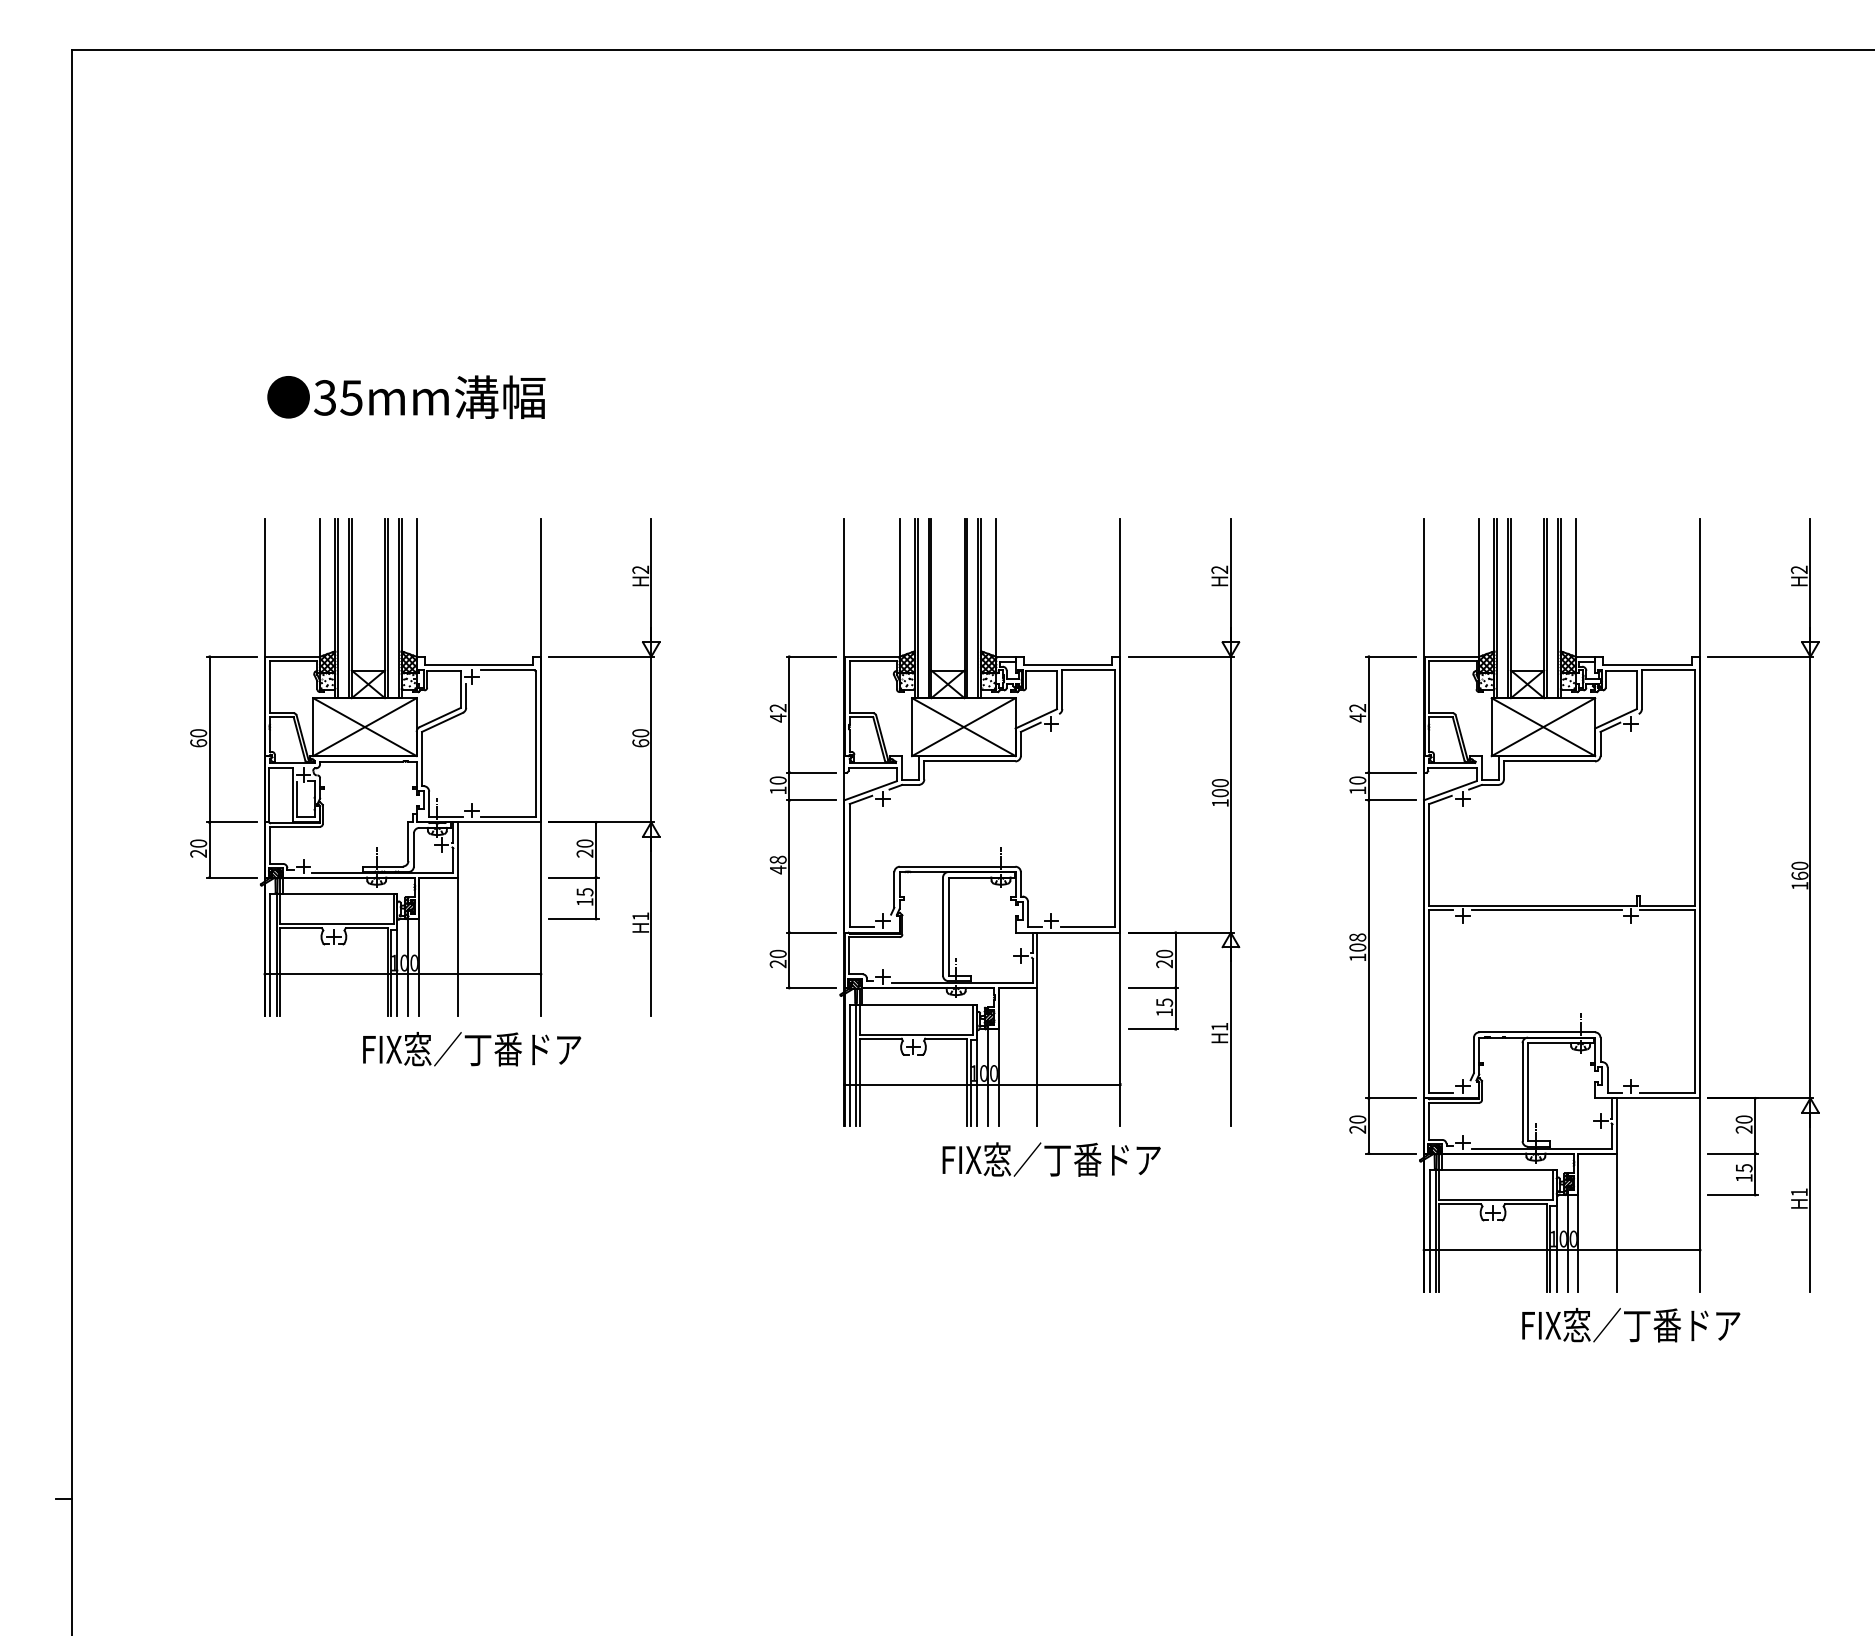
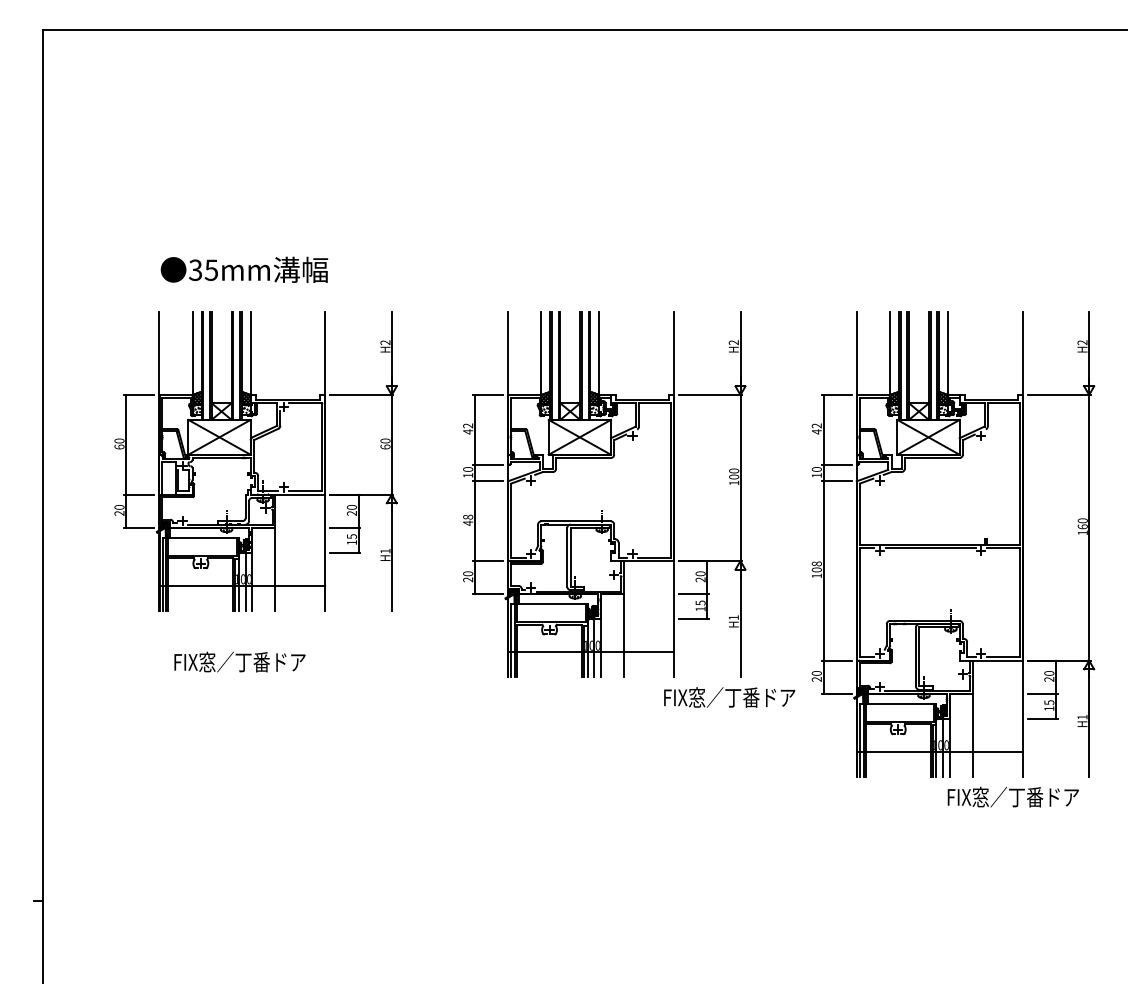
text: (406, 396) -> (244, 269), moved
text: (471, 1048) -> (239, 661), moved
text: (1051, 1159) -> (729, 697), moved
text: (1629, 1324) -> (1012, 796), moved

